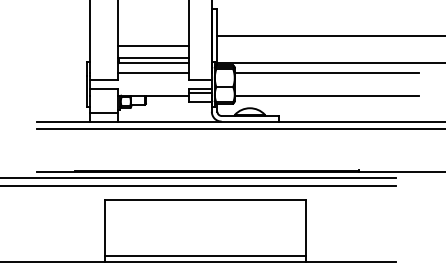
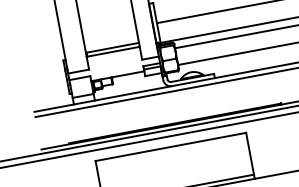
line: (153, 46) -> (110, 39), removed
line: (153, 73) -> (114, 59), removed

